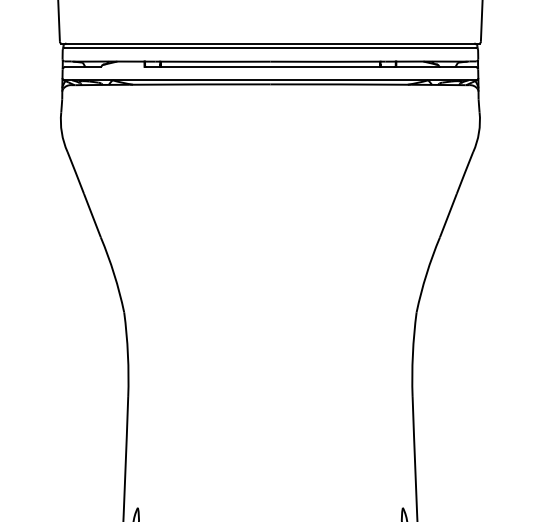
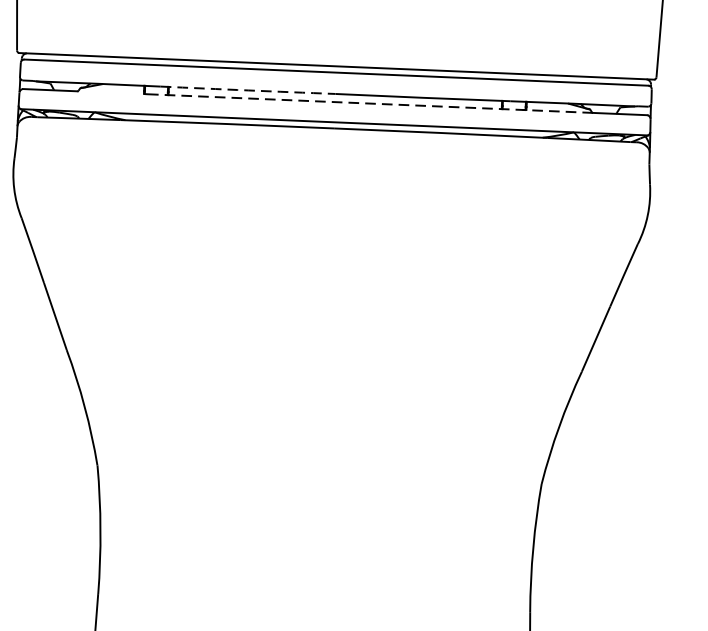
arc: (212, 61) -> (247, 89), solid -> dashed
line: (294, 67) -> (371, 104), solid -> dashed

